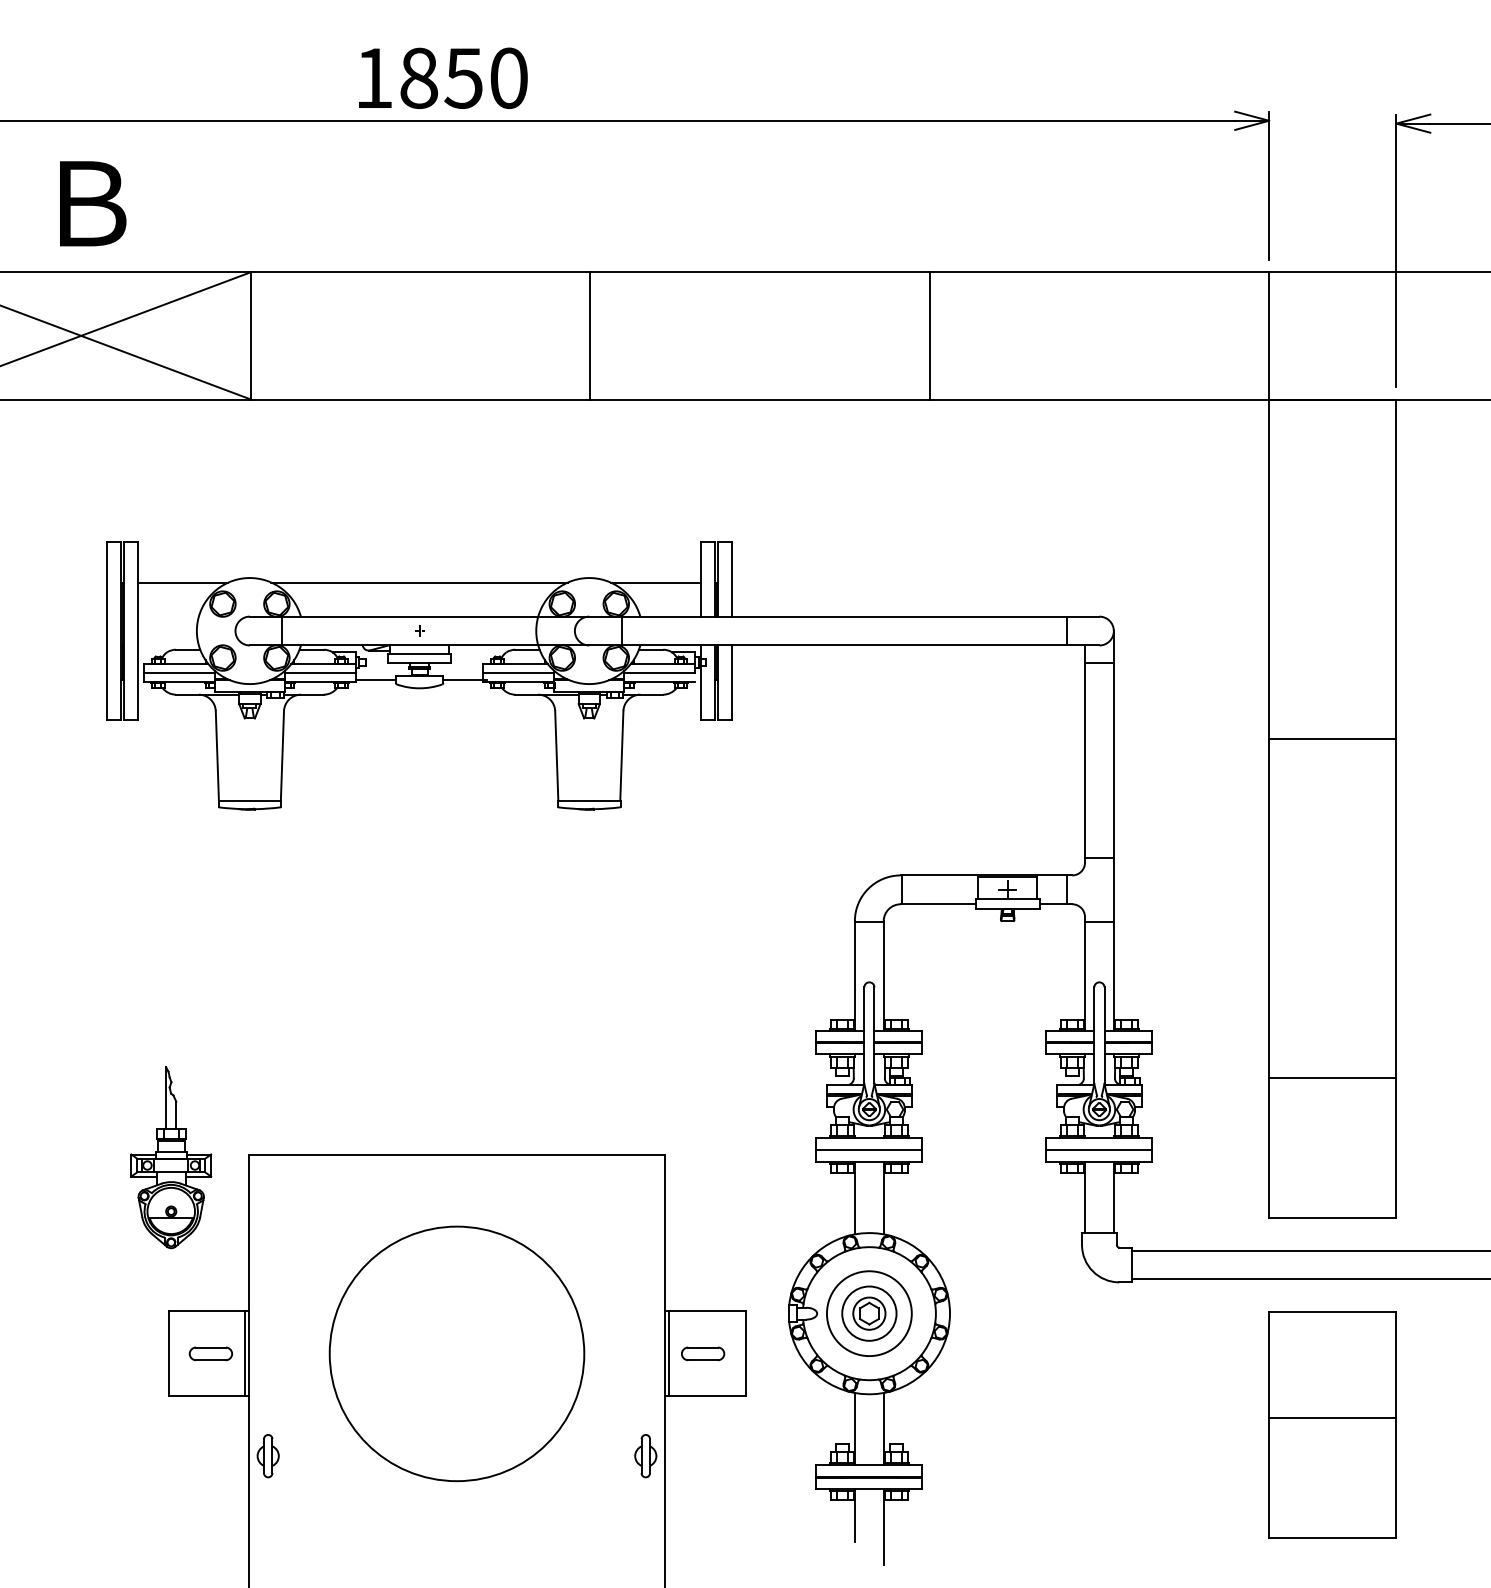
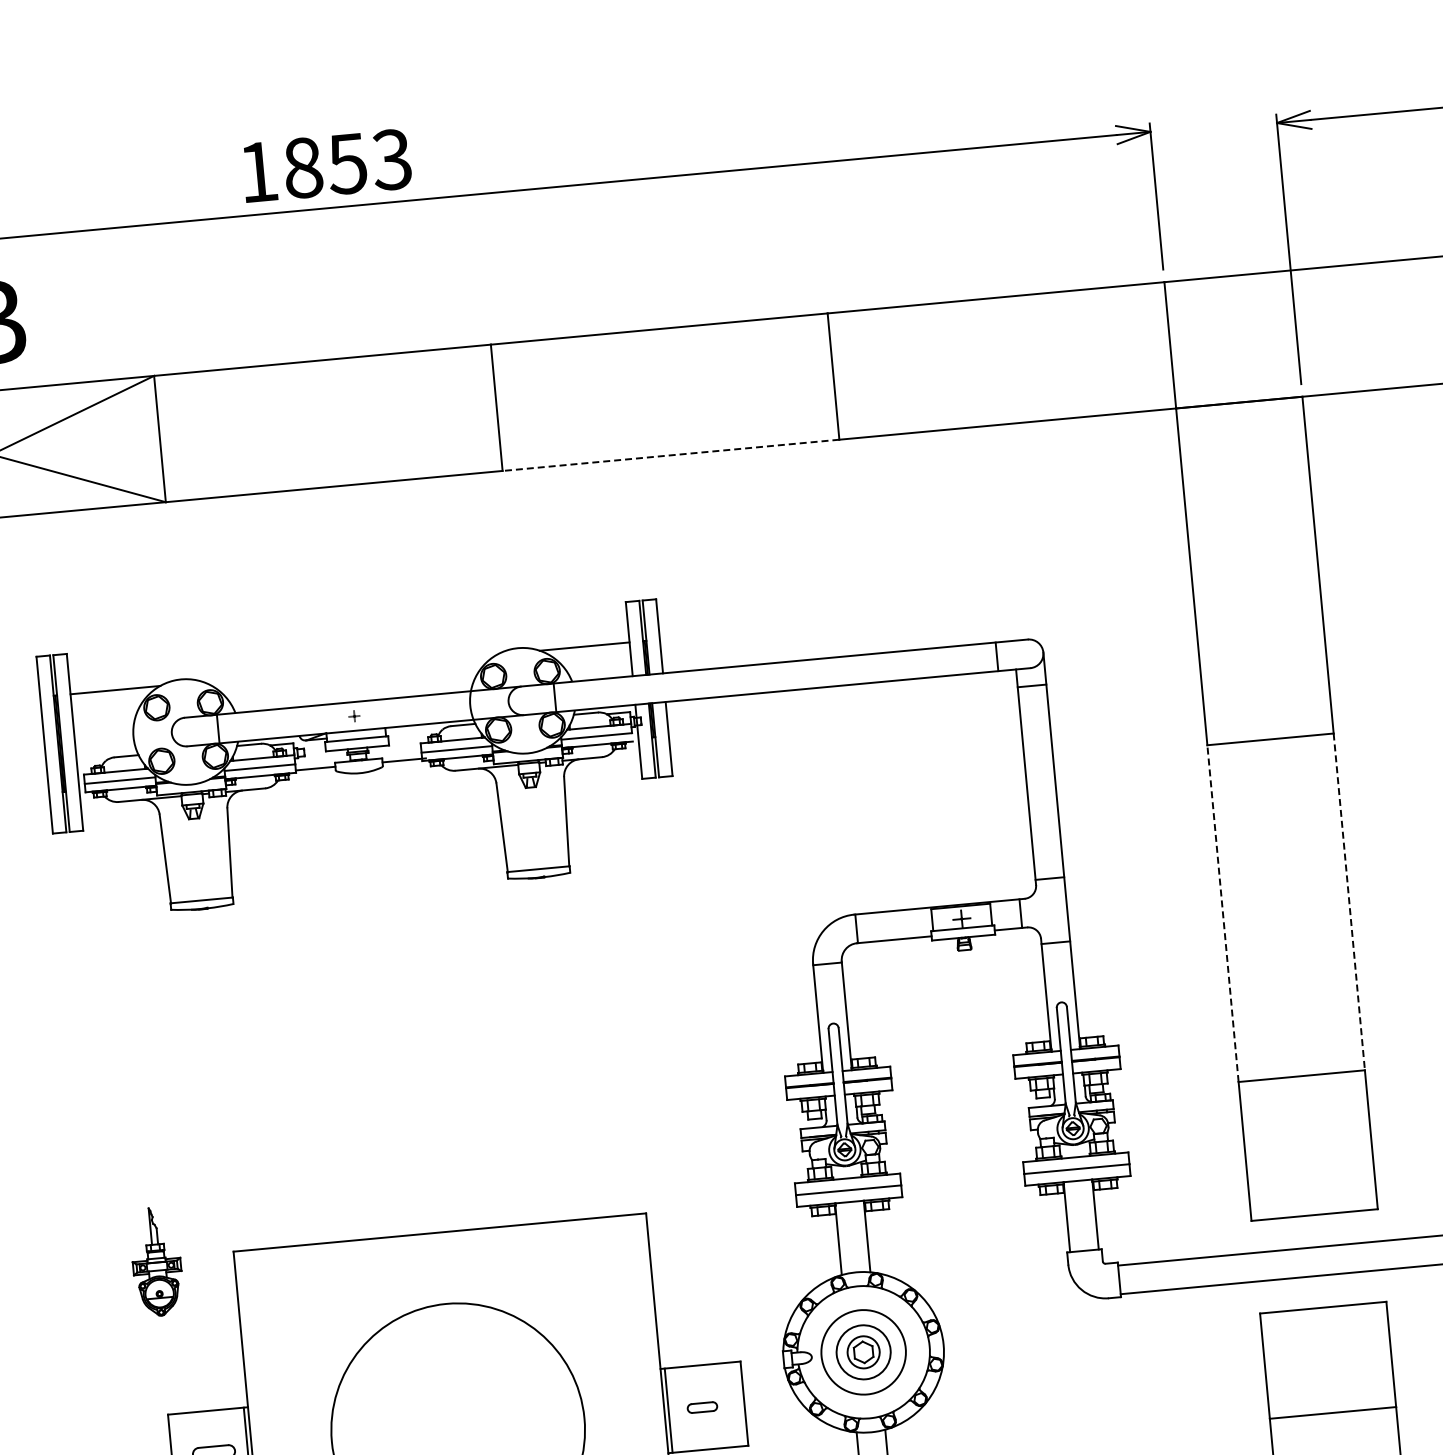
text: (508, 77) -> (391, 158), 1850 -> 1853
line: (760, 399) -> (671, 455), solid -> dashed
line: (419, 582) -> (349, 668), removed
line: (1269, 908) -> (1223, 913), solid -> dashed
line: (1396, 908) -> (1349, 901), solid -> dashed
part: (171, 1157) -> (156, 1261), size x0.6
part: (703, 1353) -> (702, 1407), size x0.7

